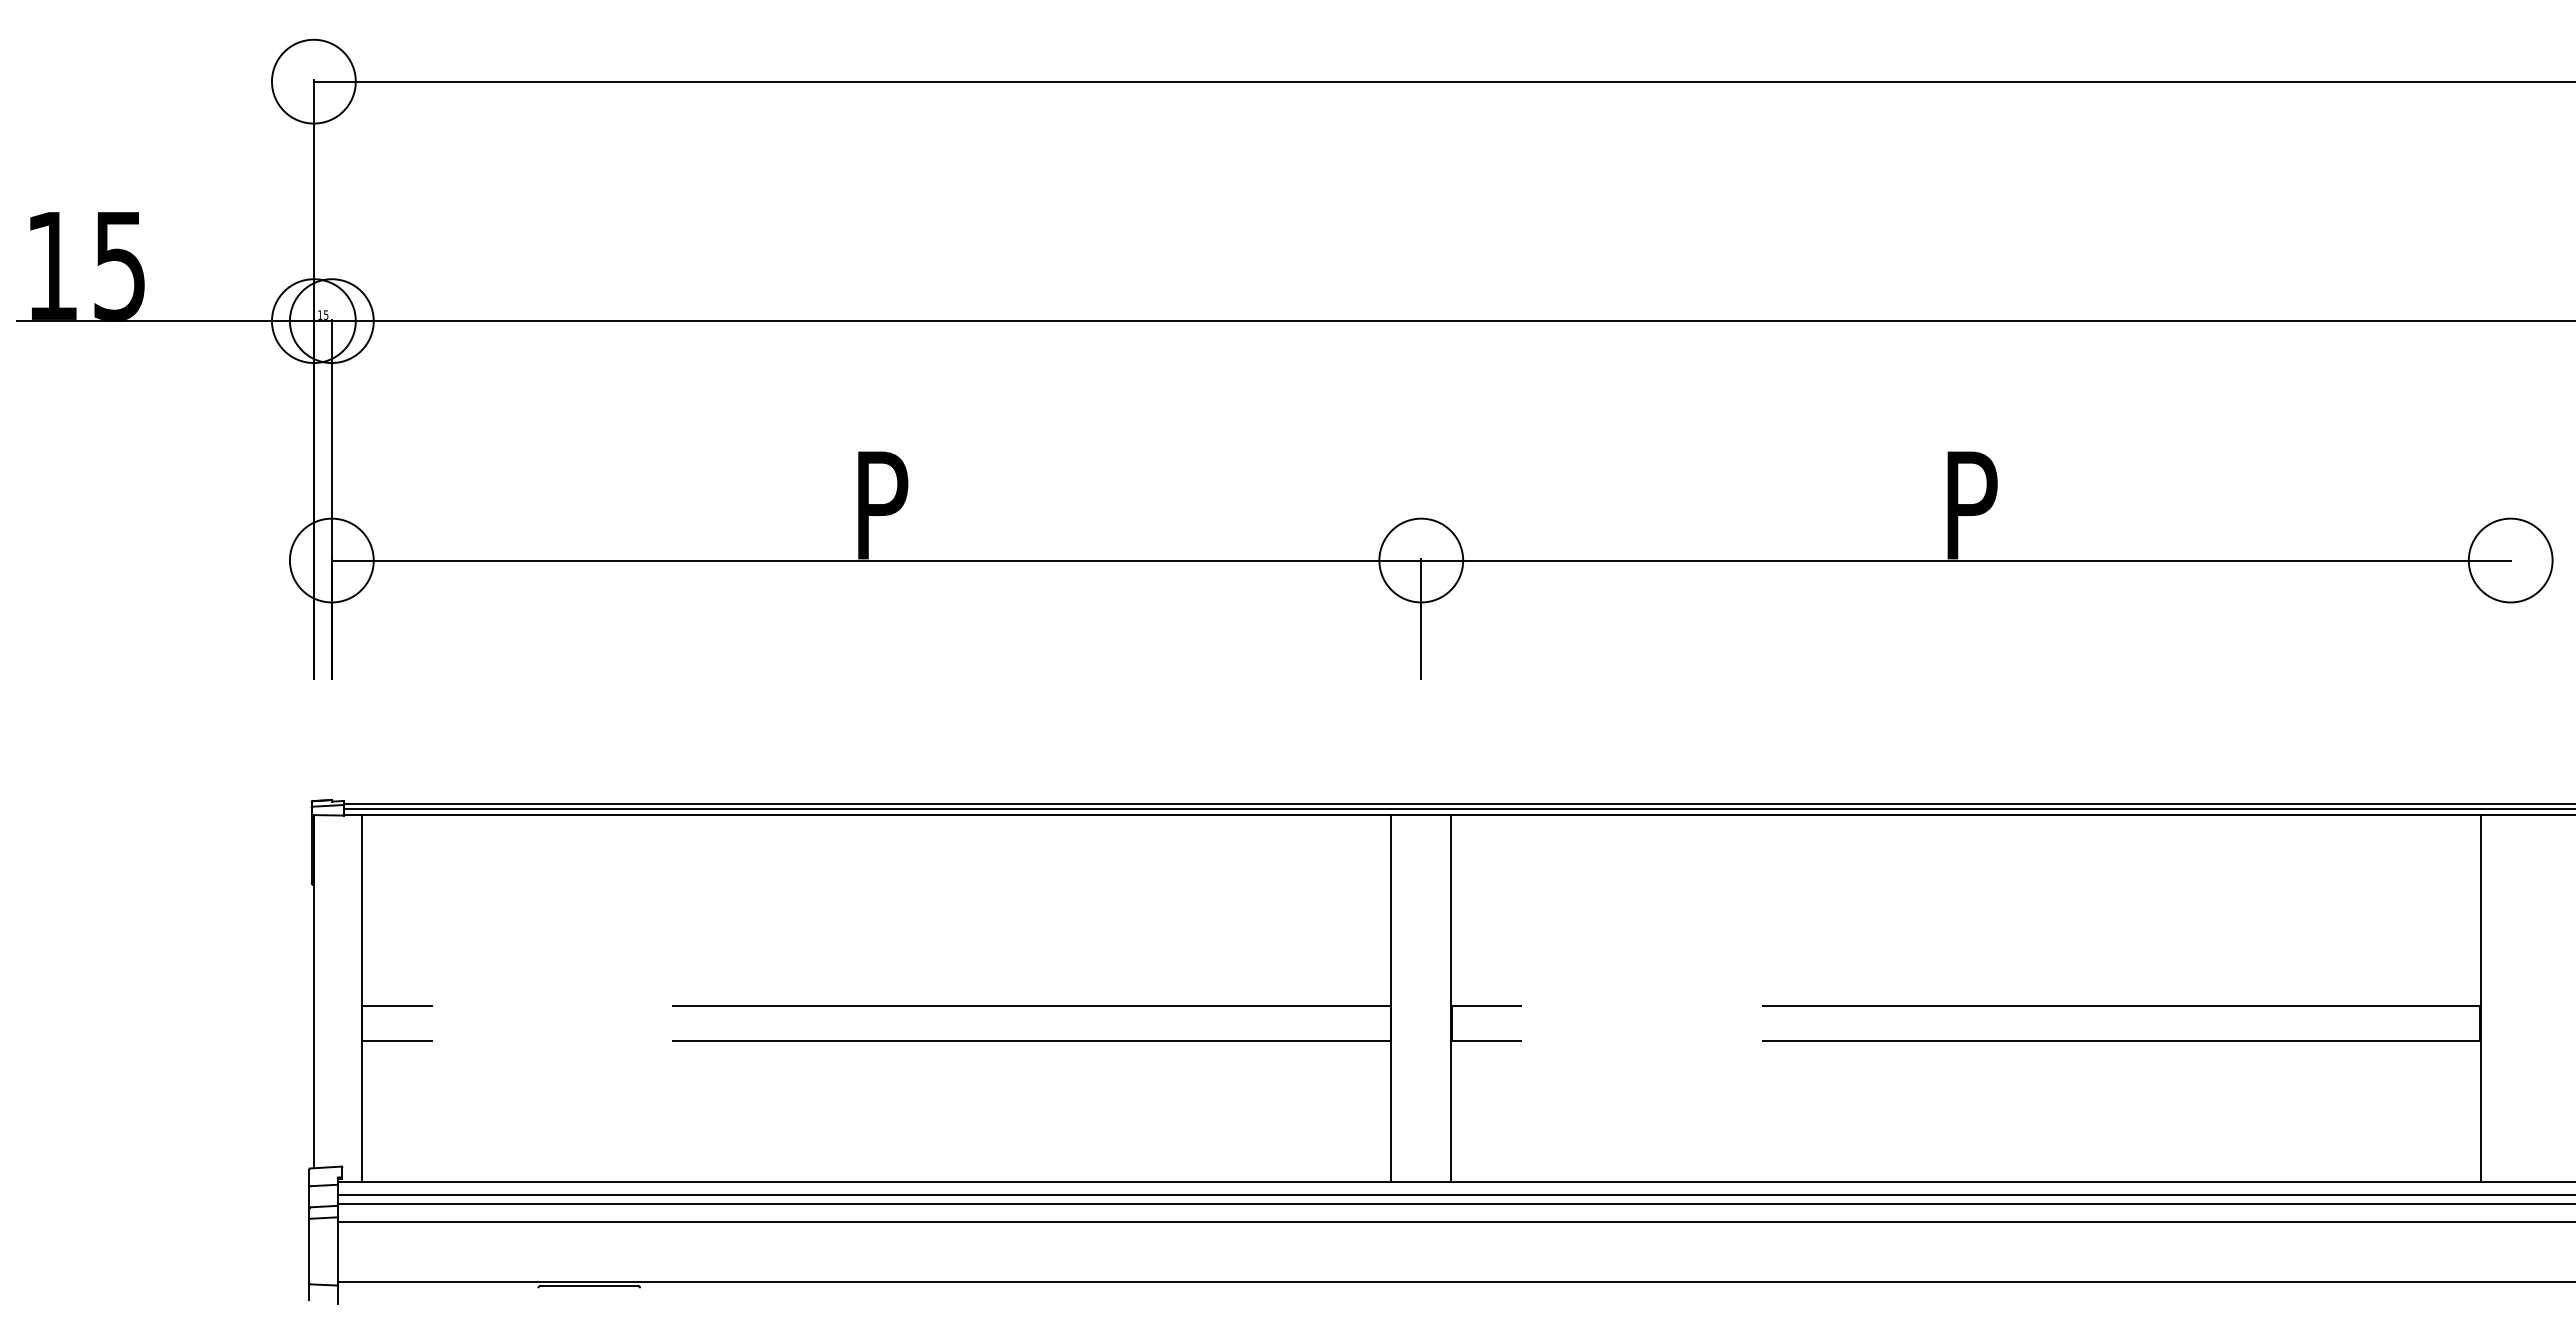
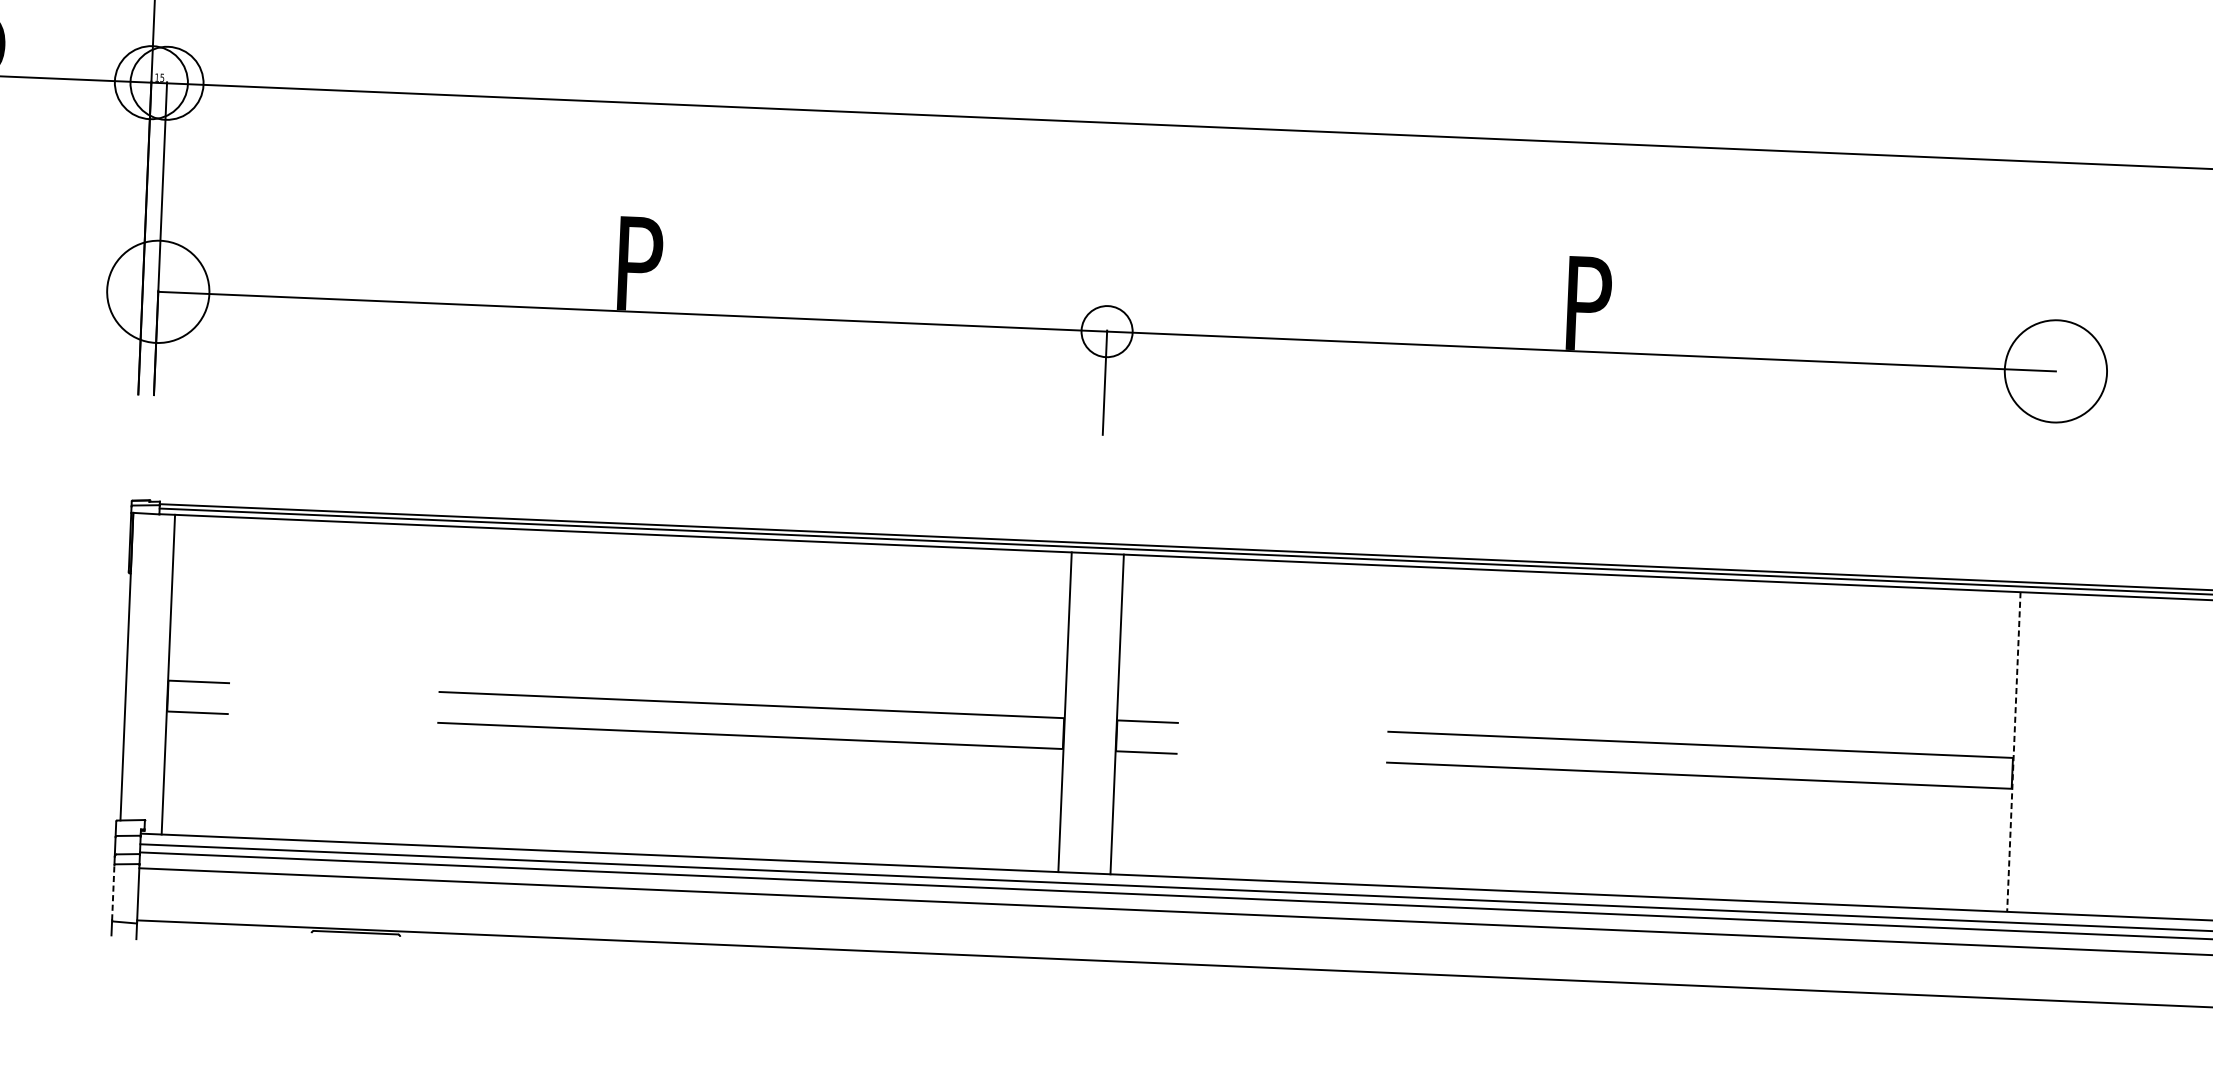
circle: (331, 560) -> (157, 291), size x1.4
circle: (1421, 560) -> (1107, 331), size x0.7
circle: (2510, 560) -> (2055, 371), size x1.4
line: (2480, 998) -> (2013, 751), solid -> dashed
line: (309, 1251) -> (113, 892), solid -> dashed

